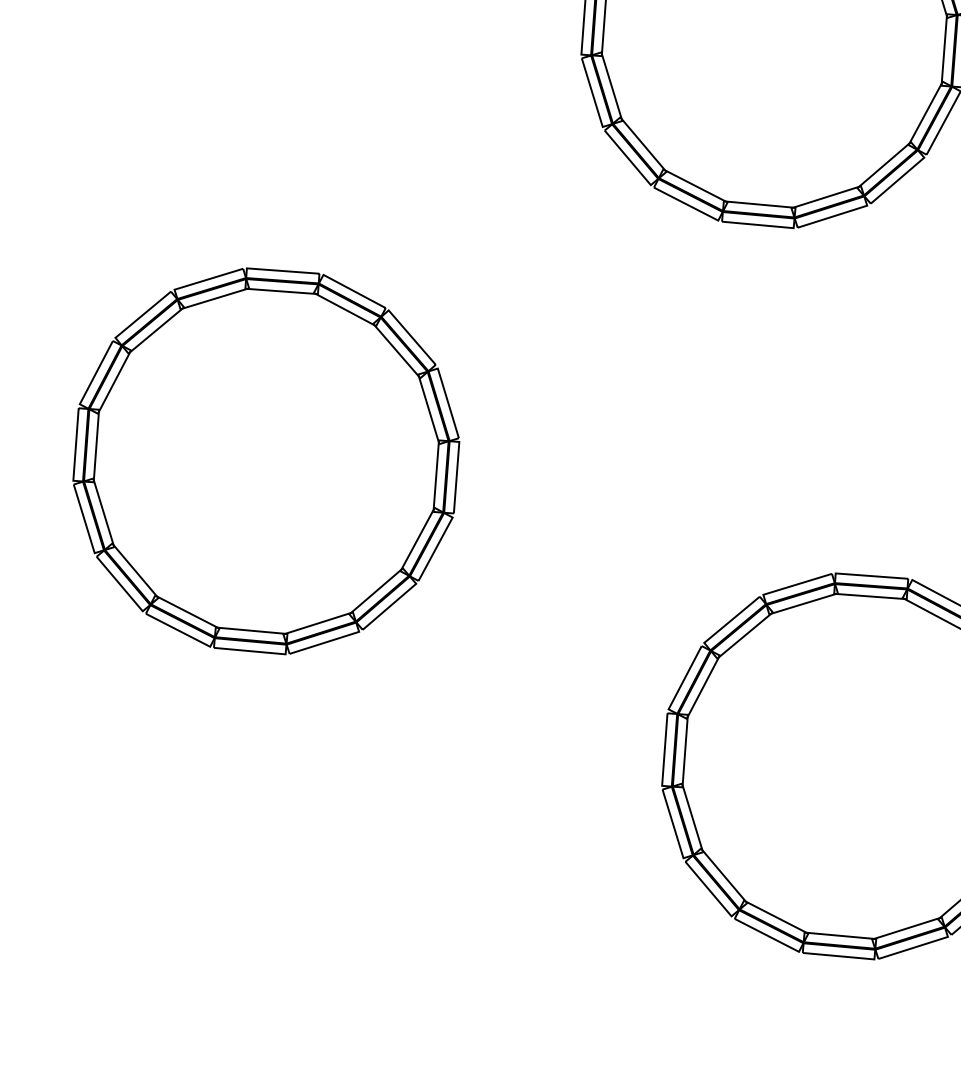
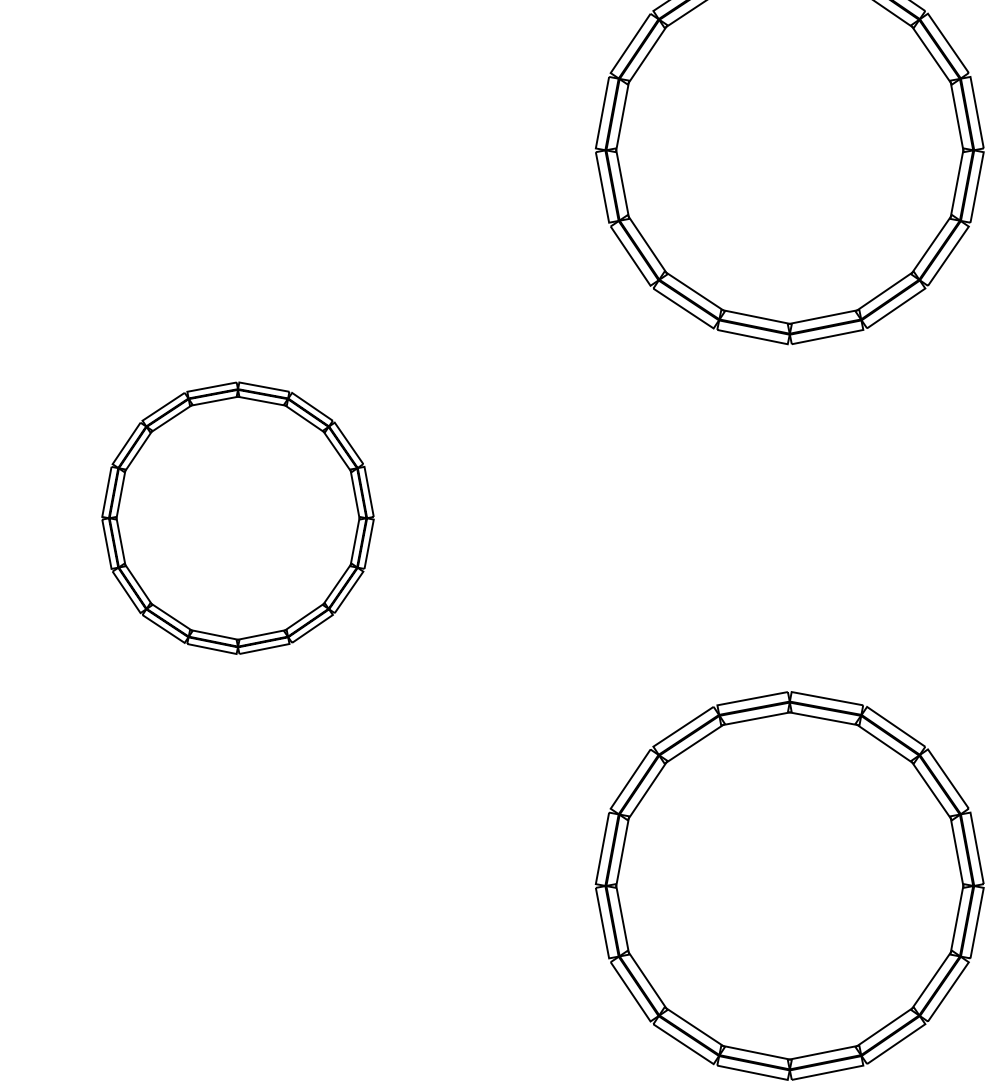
part: (265, 461) -> (237, 518), size x0.7

